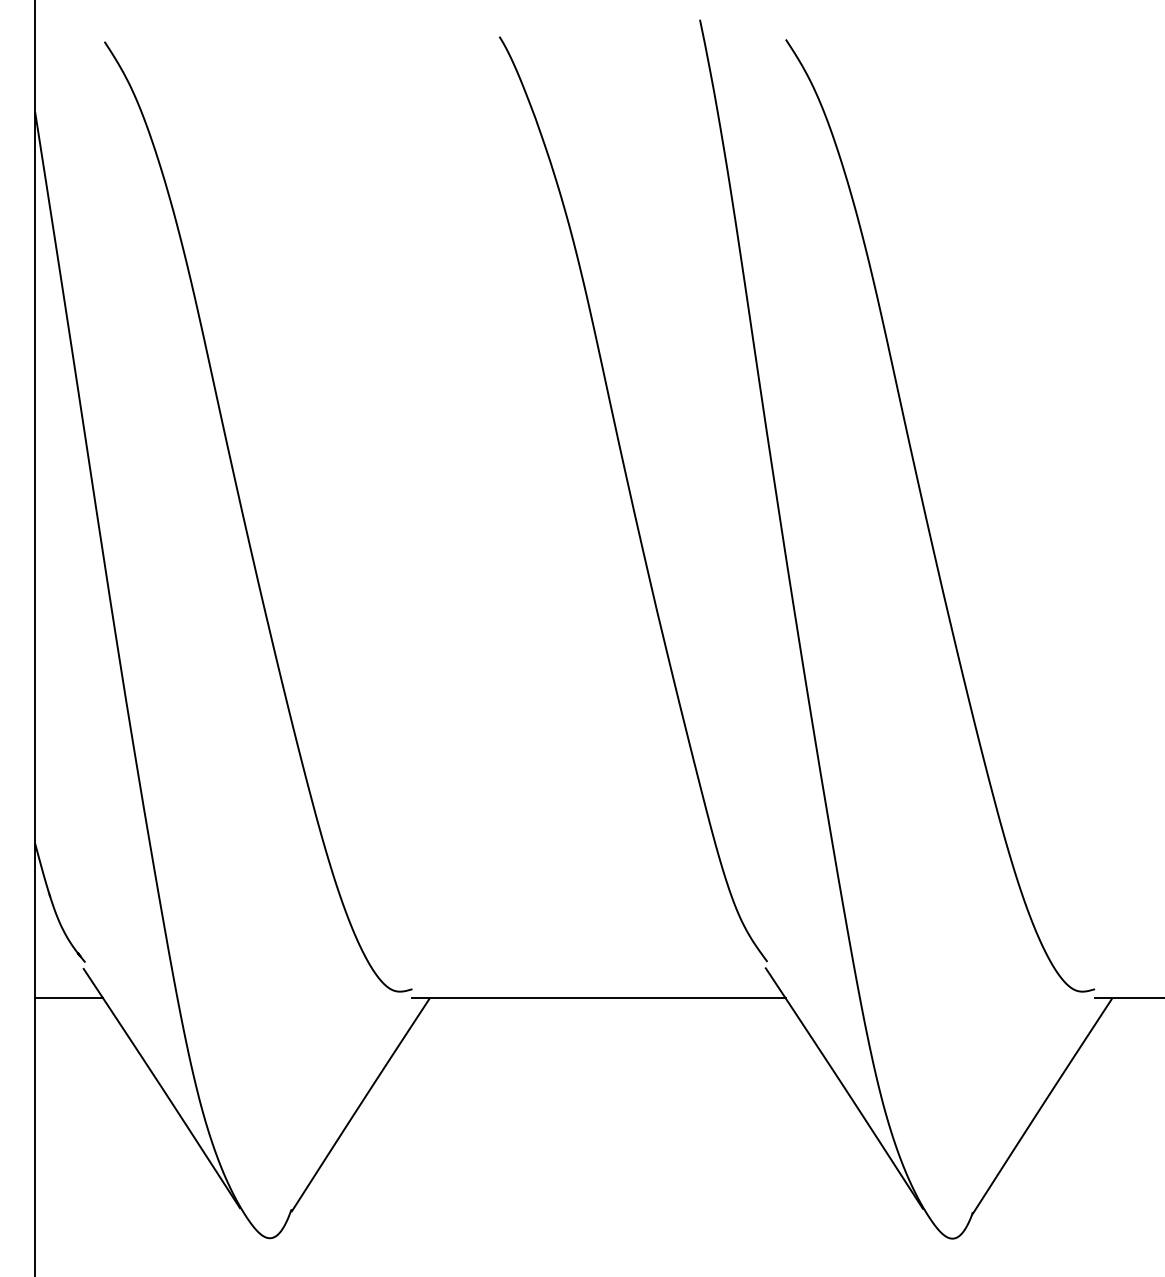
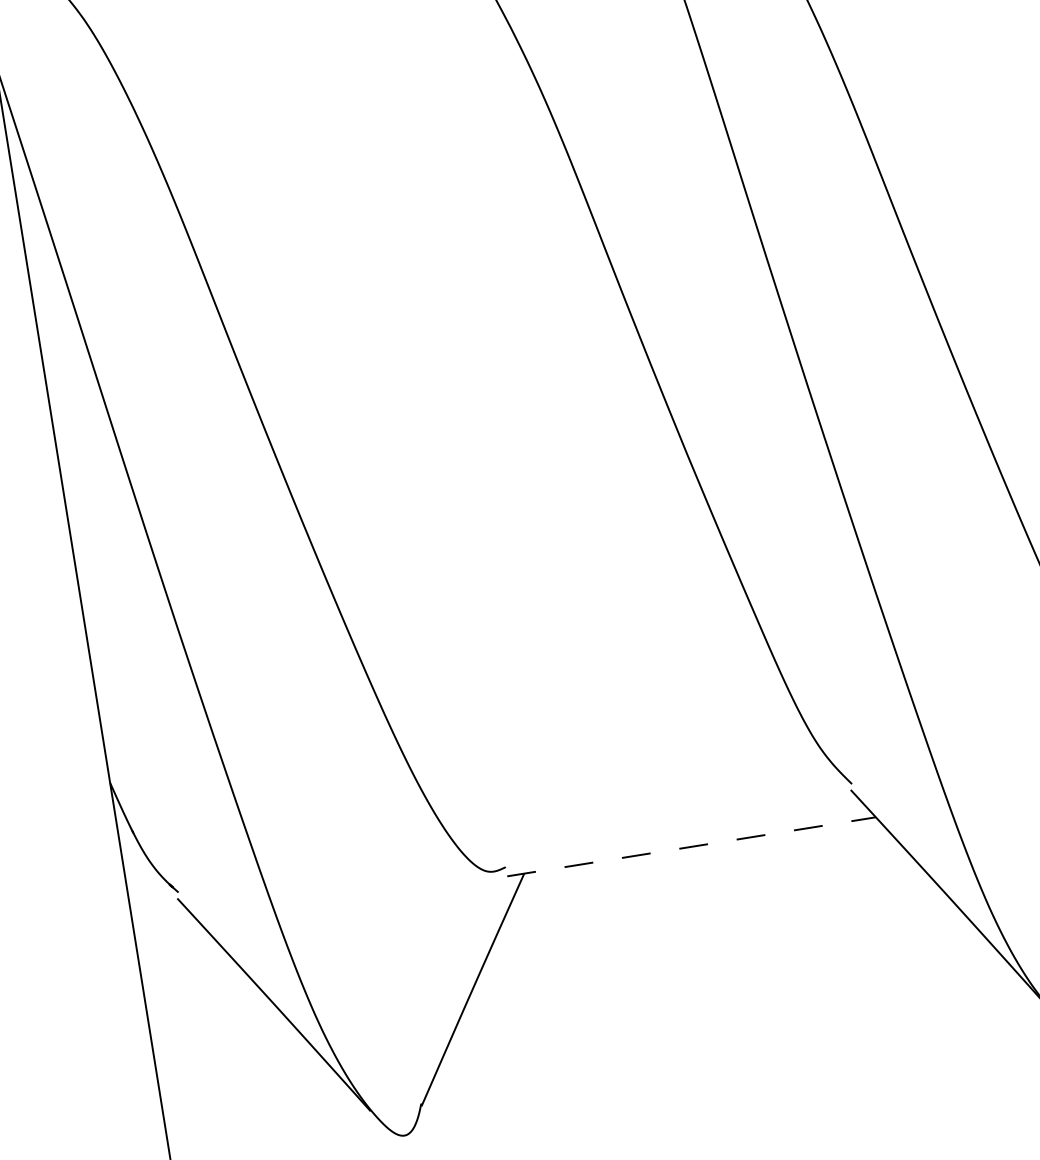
line: (69, 998) -> (168, 930), removed
line: (599, 998) -> (691, 846), solid -> dashed

